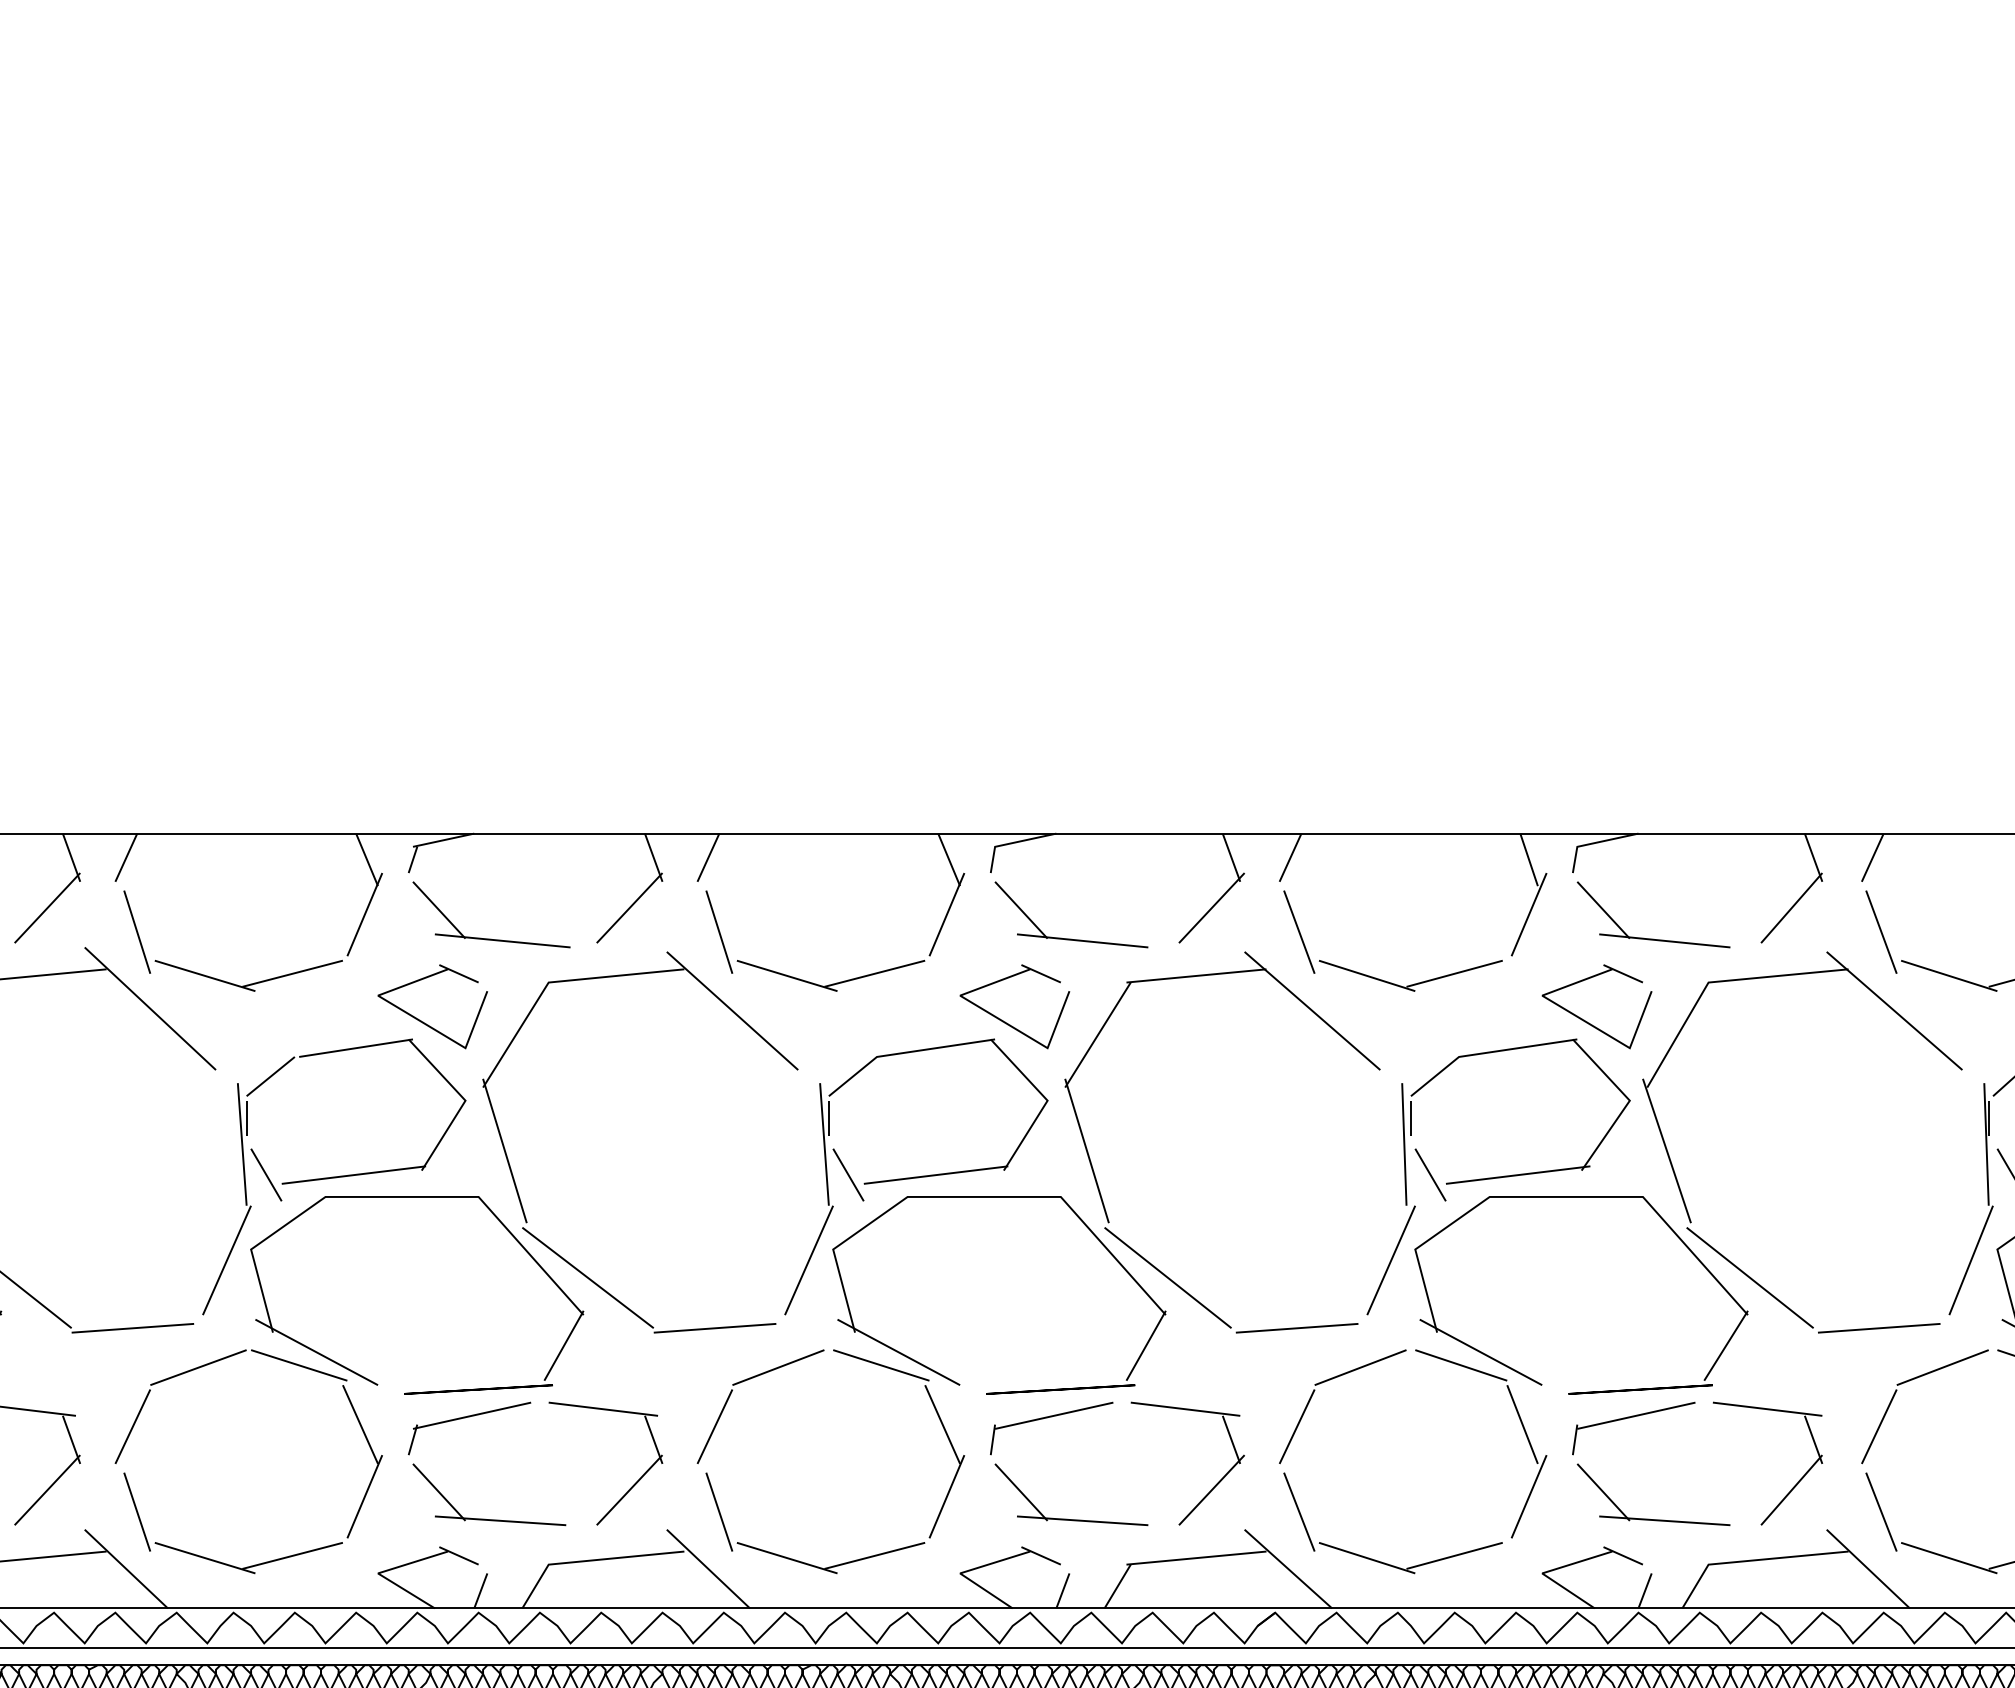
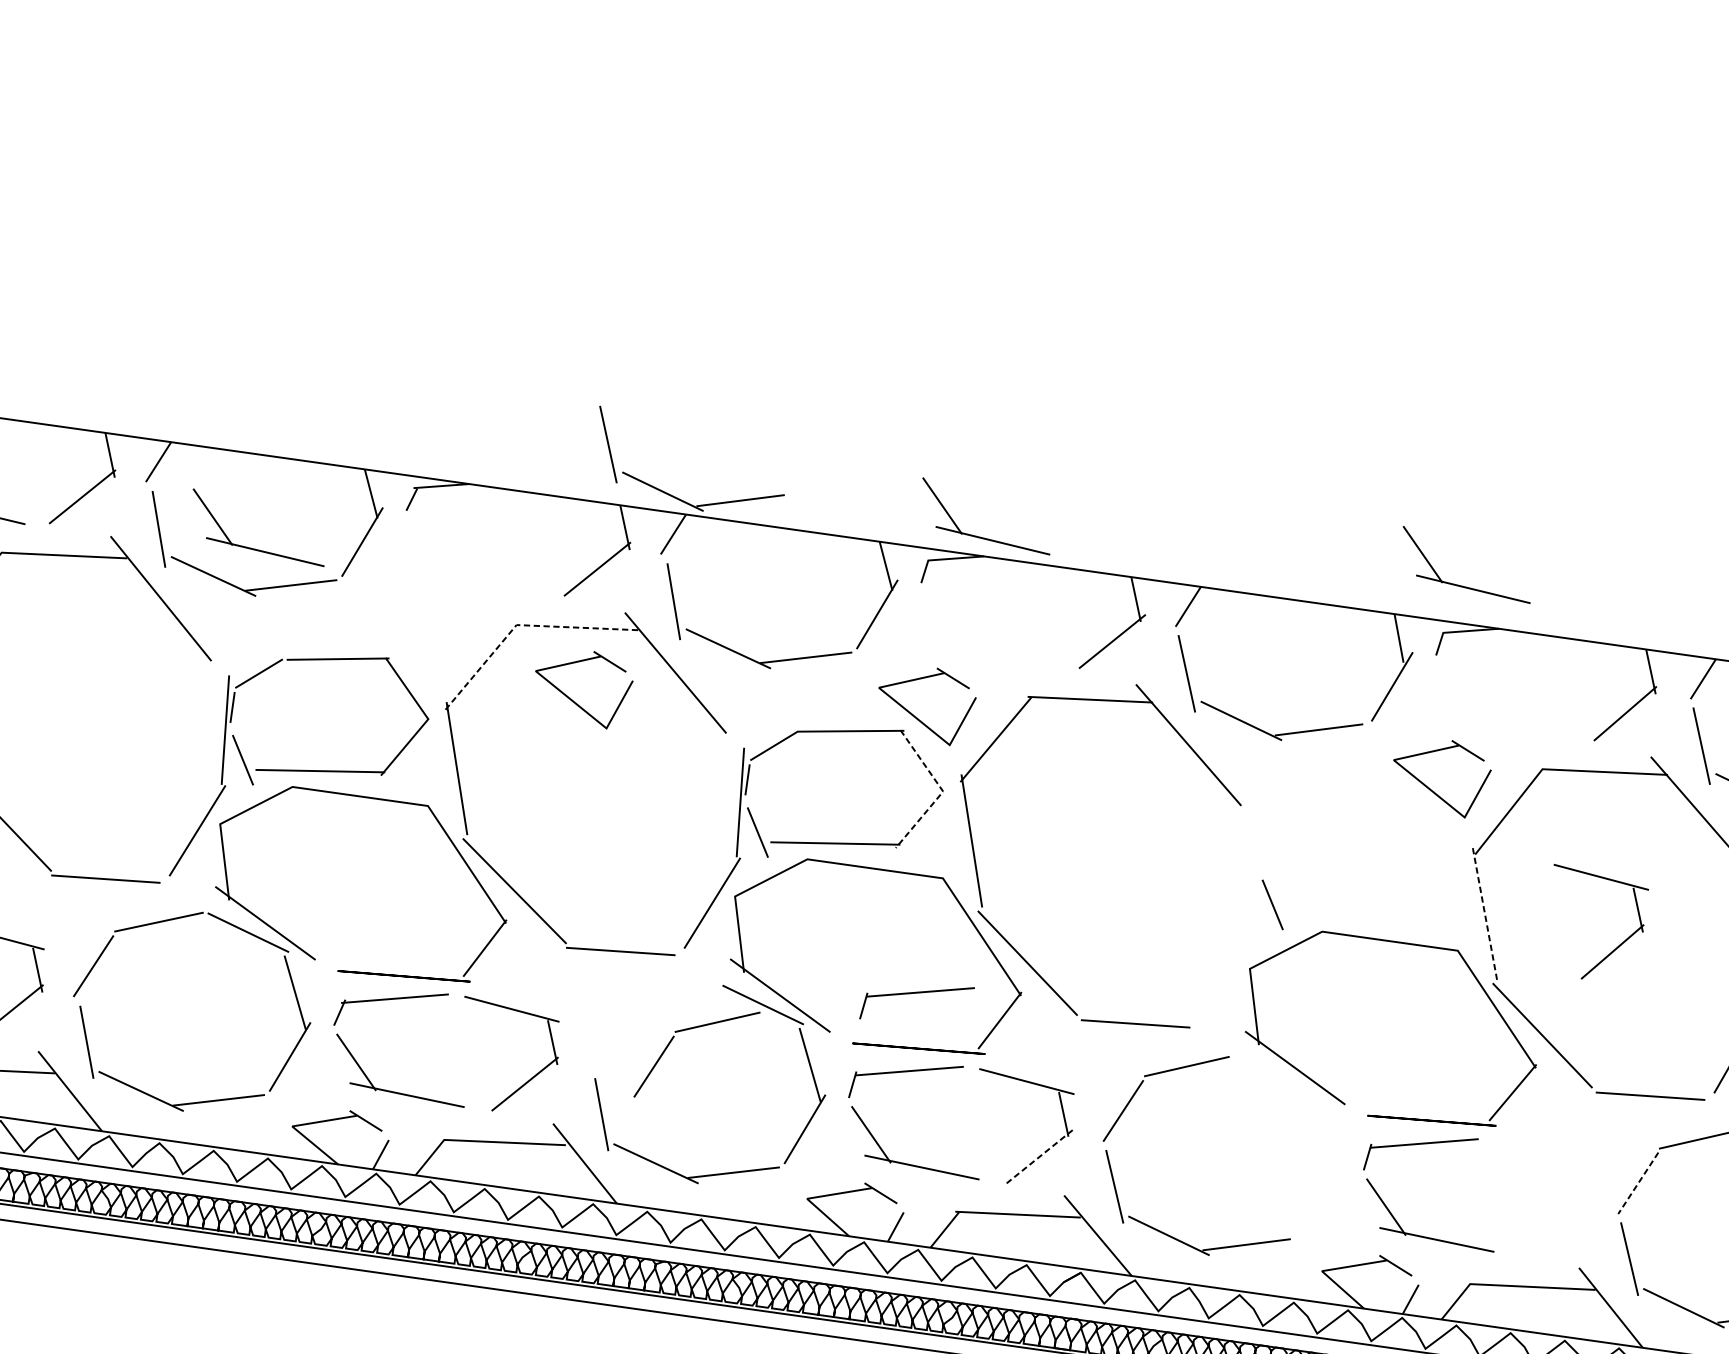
part: (702, 814) -> (673, 495), added
part: (491, 938) -> (255, 548), moved
part: (1071, 938) -> (983, 537), moved
part: (1653, 938) -> (1463, 585), moved
line: (554, 981) -> (521, 624), solid -> dashed
part: (423, 1021) -> (572, 699), moved
line: (1047, 1100) -> (943, 791), solid -> dashed
line: (1666, 1150) -> (1484, 912), solid -> dashed
part: (1498, 1176) -> (1332, 914), removed
part: (1047, 1329) -> (914, 993), added
part: (748, 1380) -> (689, 1029), moved
line: (1879, 1427) -> (1638, 1184), solid -> dashed
part: (1523, 1430) -> (1323, 1142), removed
part: (1792, 1487) -> (1613, 949), moved
line: (1212, 1489) -> (1040, 1155), solid -> dashed

